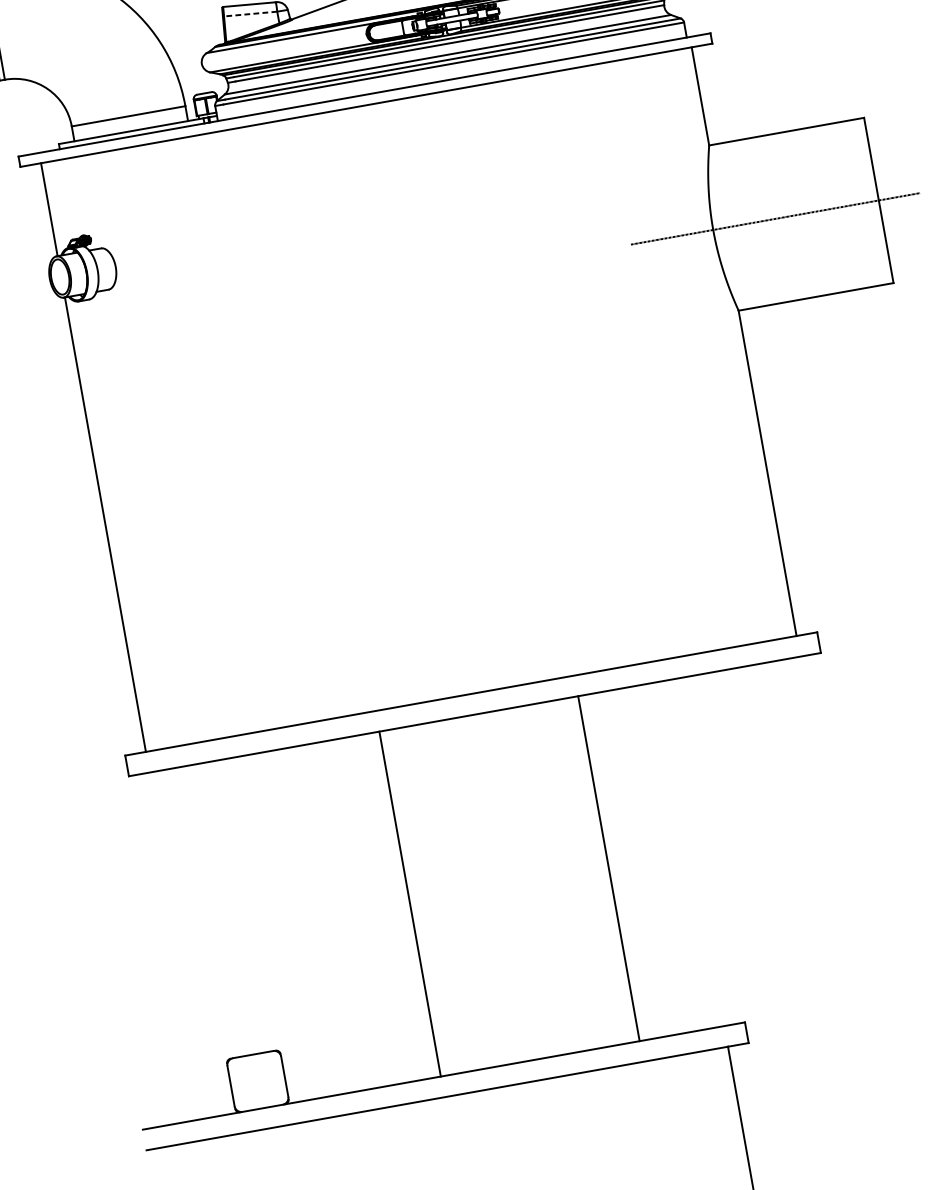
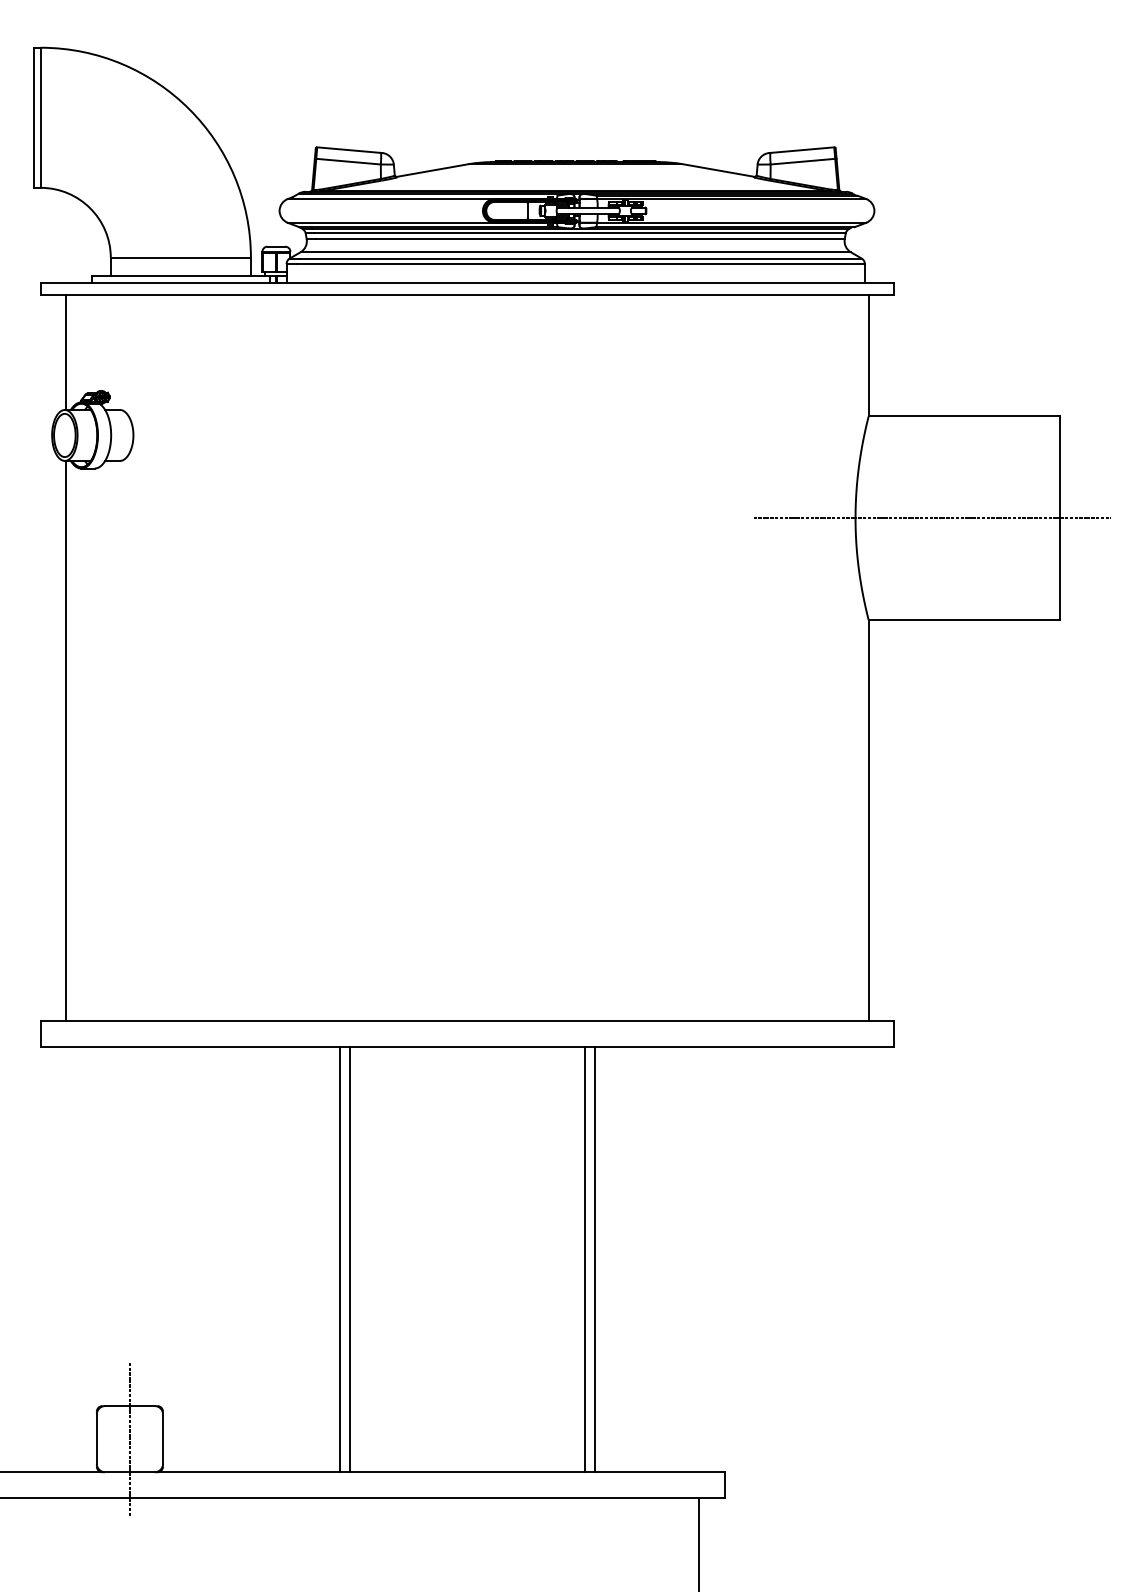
line: (250, 13) -> (348, 161), dashed -> solid
line: (601, 869) -> (585, 1259), added
line: (402, 905) -> (340, 1259), added
line: (257, 1081) -> (129, 1439), added

